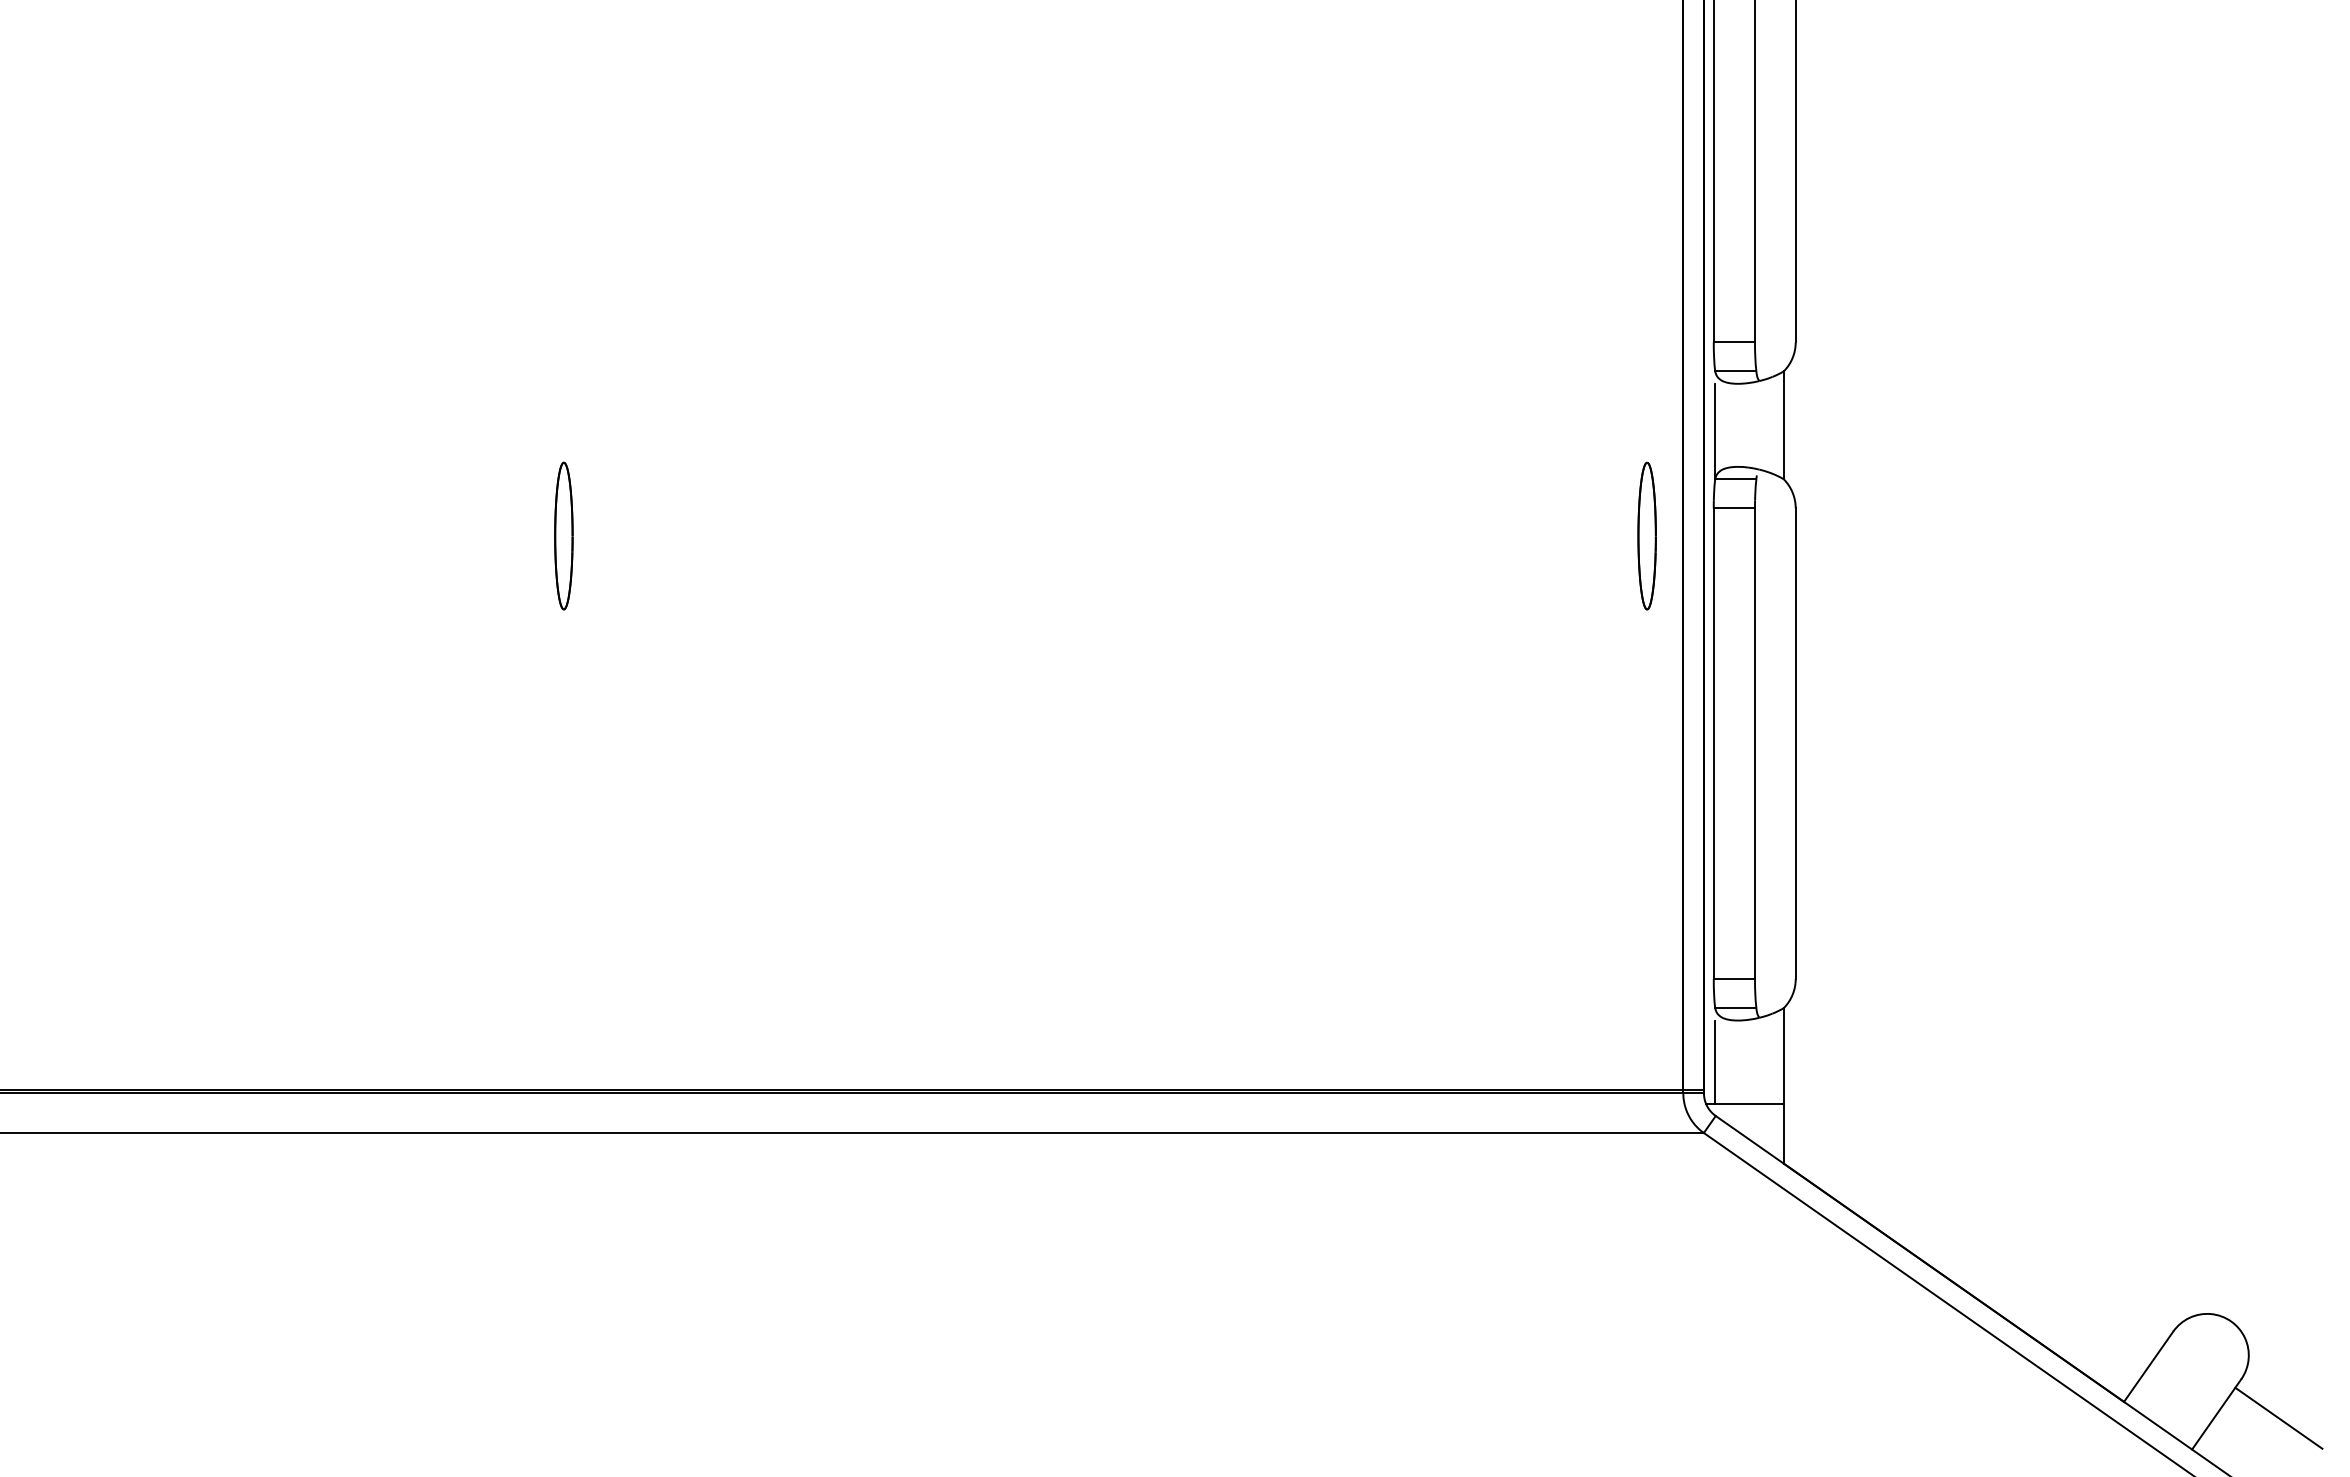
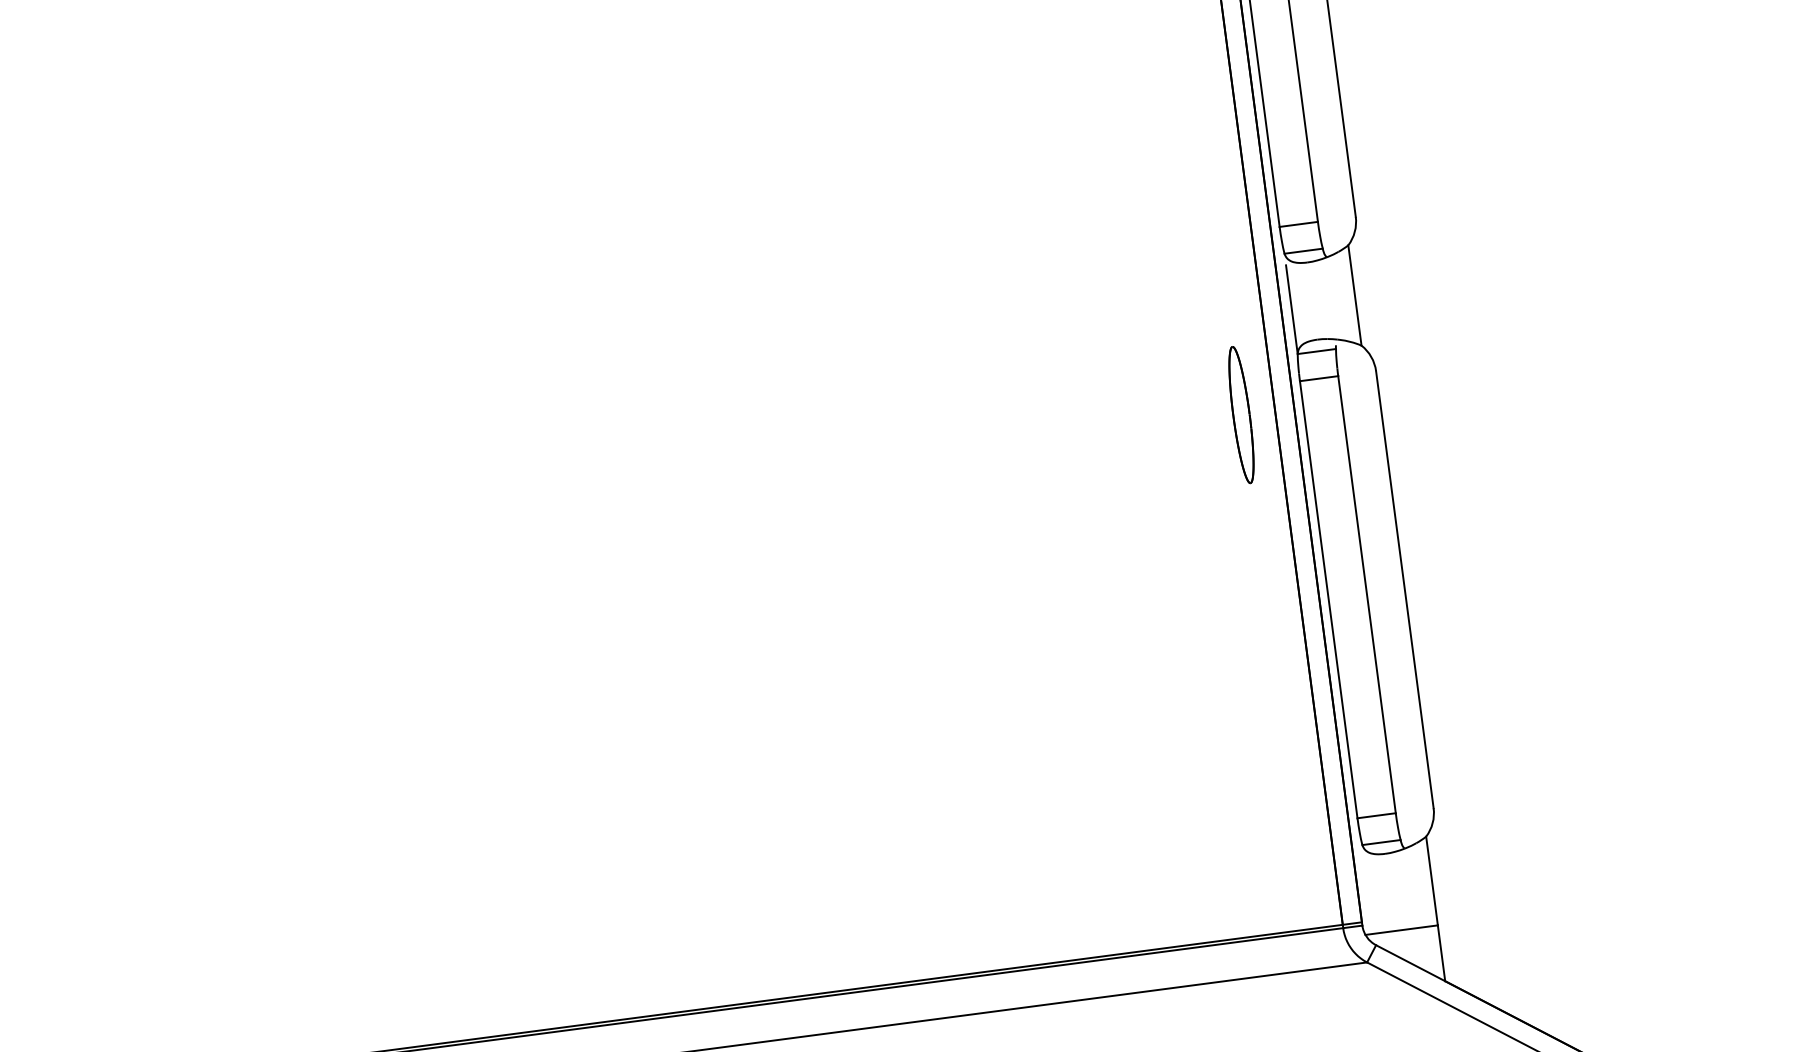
part: (563, 535) -> (235, 546), removed
line: (1715, 1061) -> (1369, 894), removed

